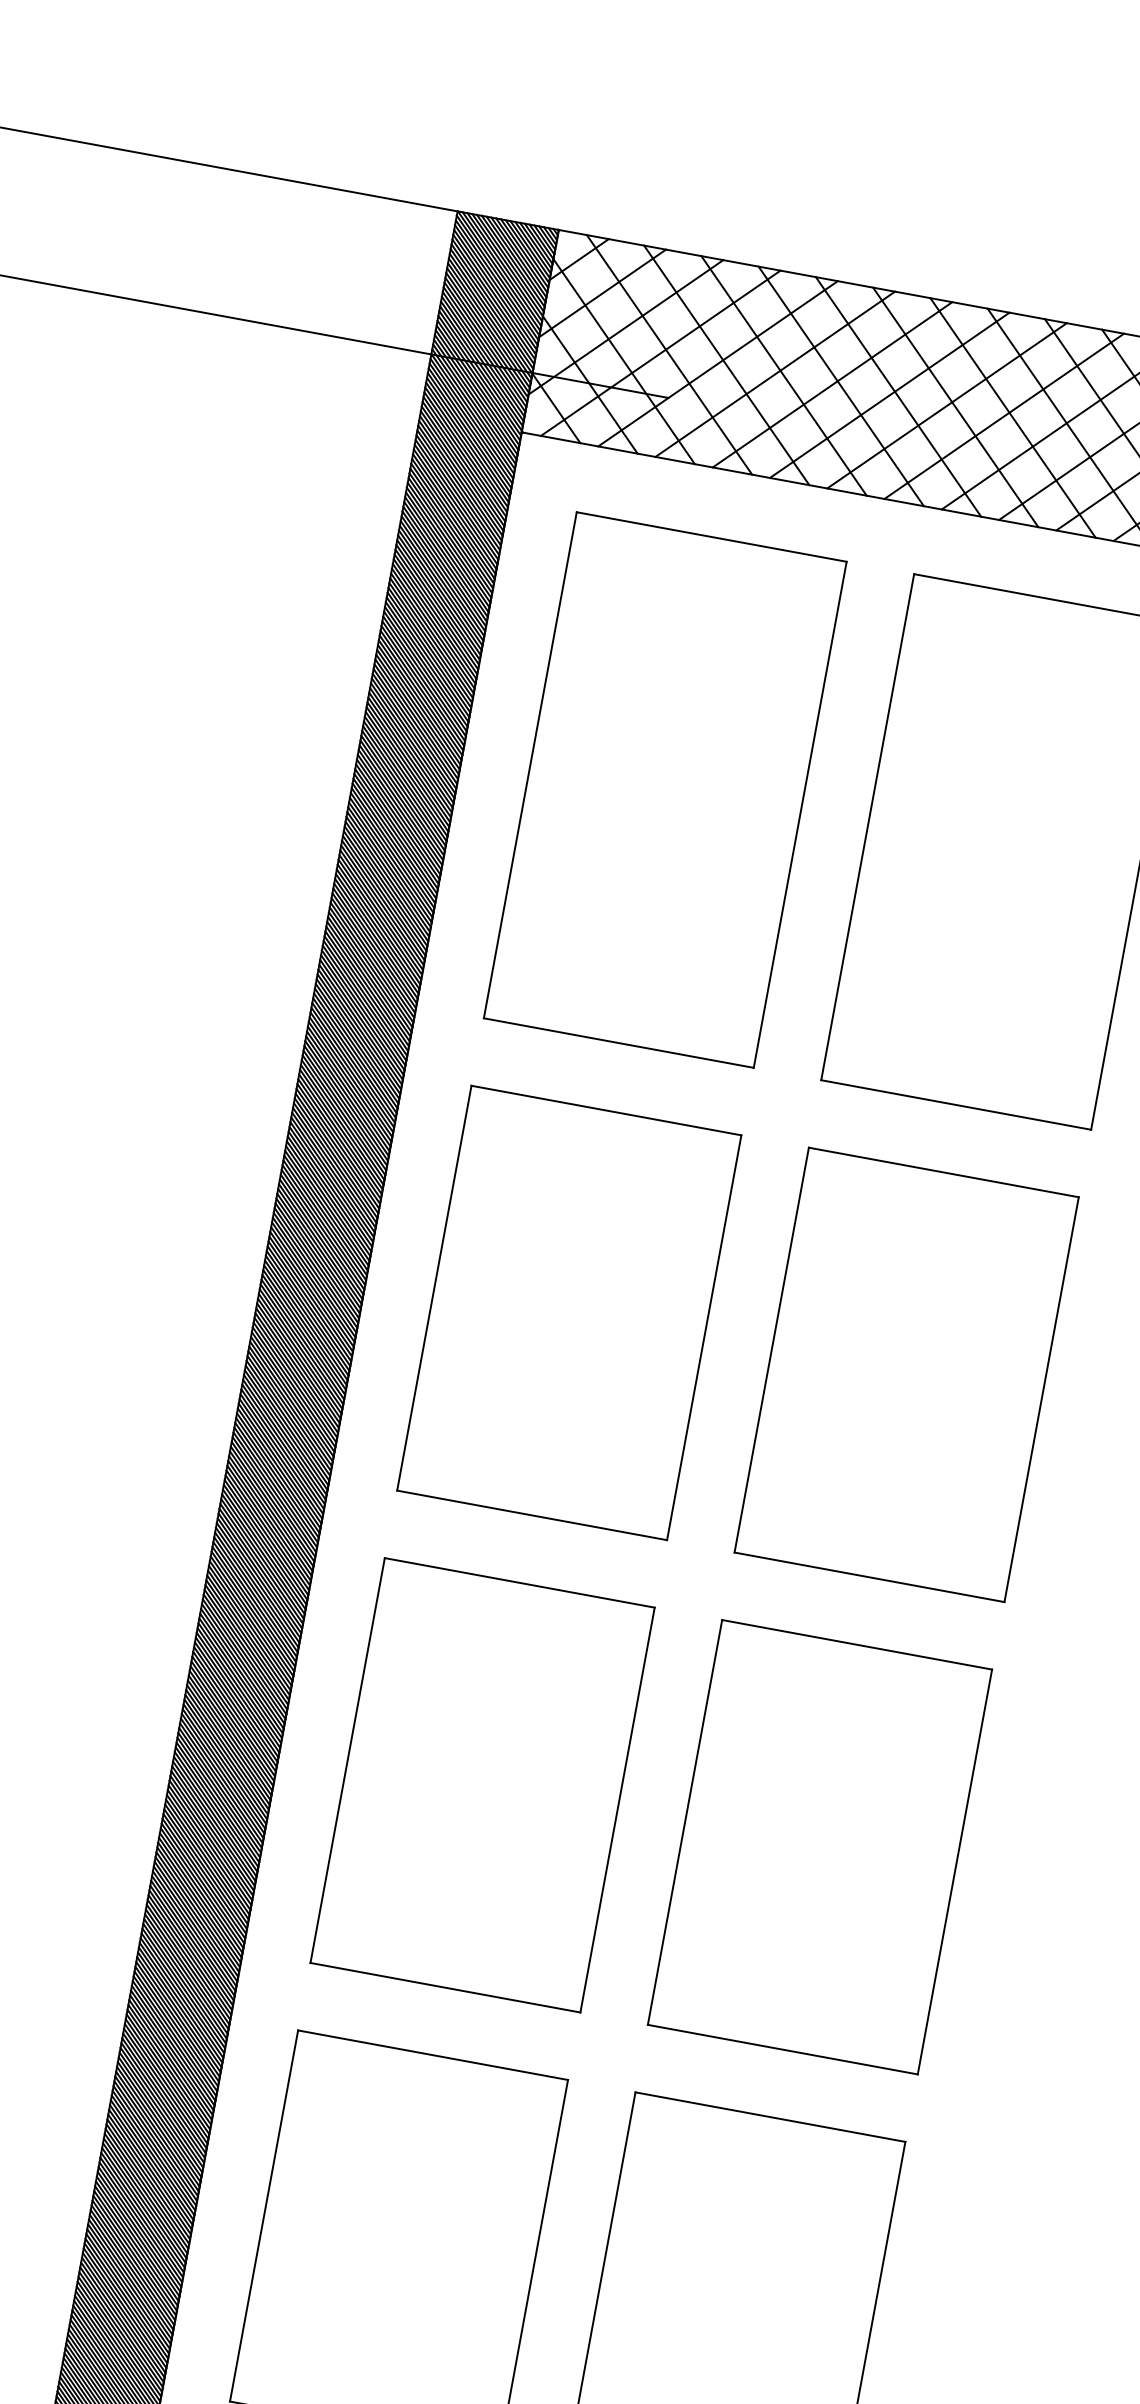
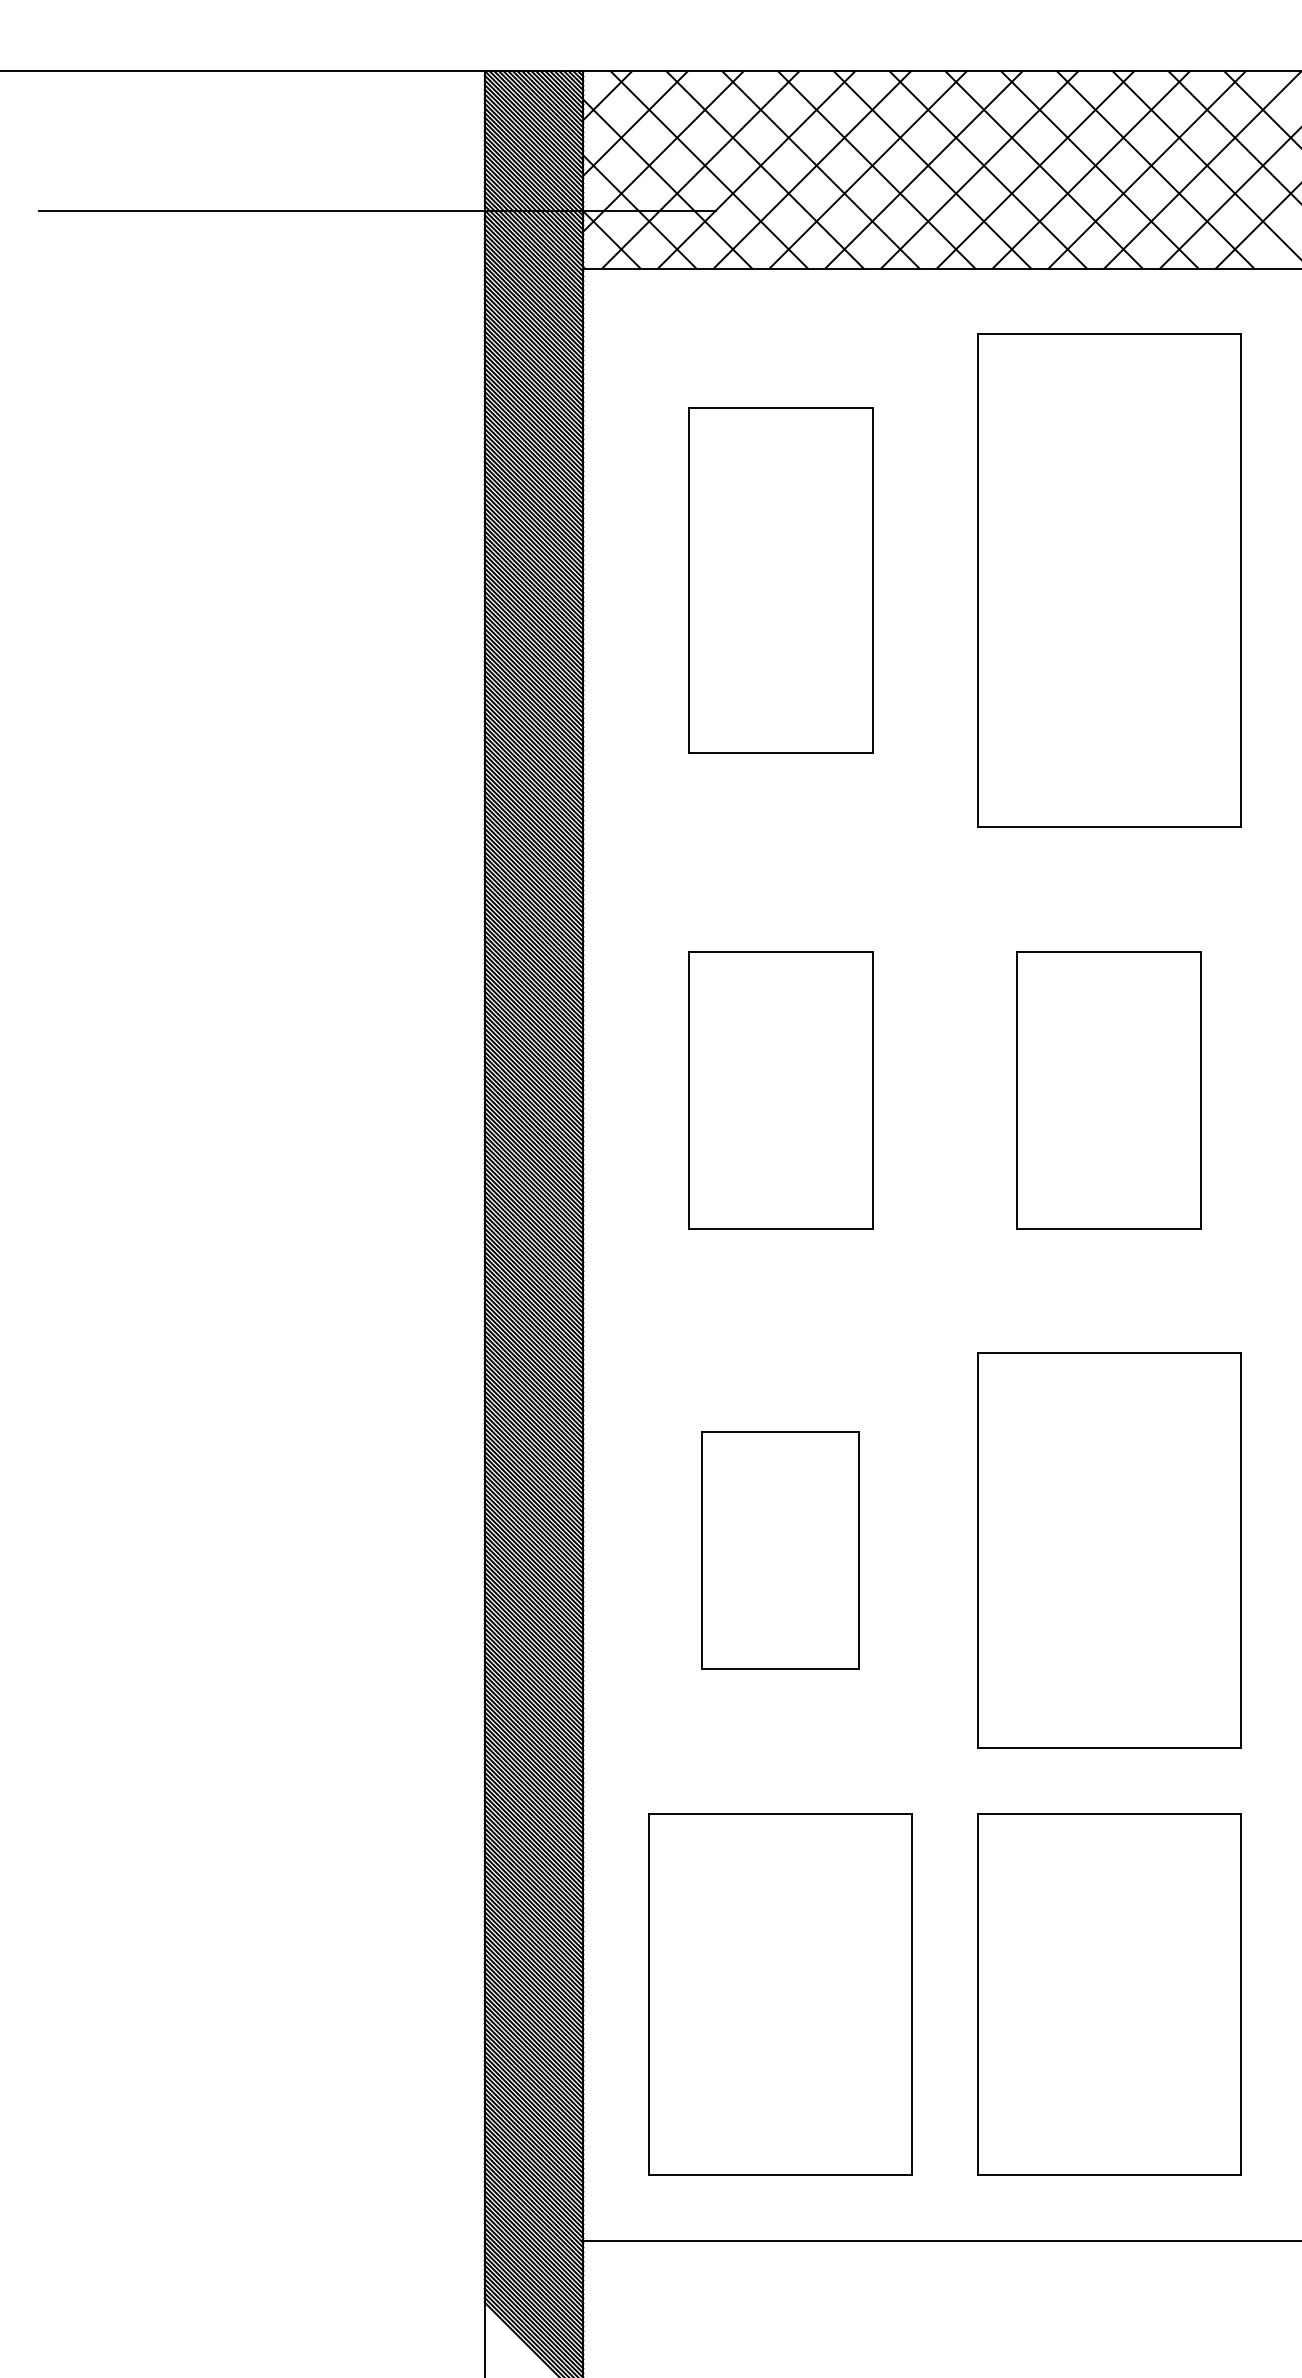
part: (665, 789) -> (780, 580), size x0.7
part: (569, 1313) -> (780, 1090), size x0.7
part: (906, 1375) -> (1109, 1090), size x0.7
part: (482, 1785) -> (780, 1550), size x0.6

